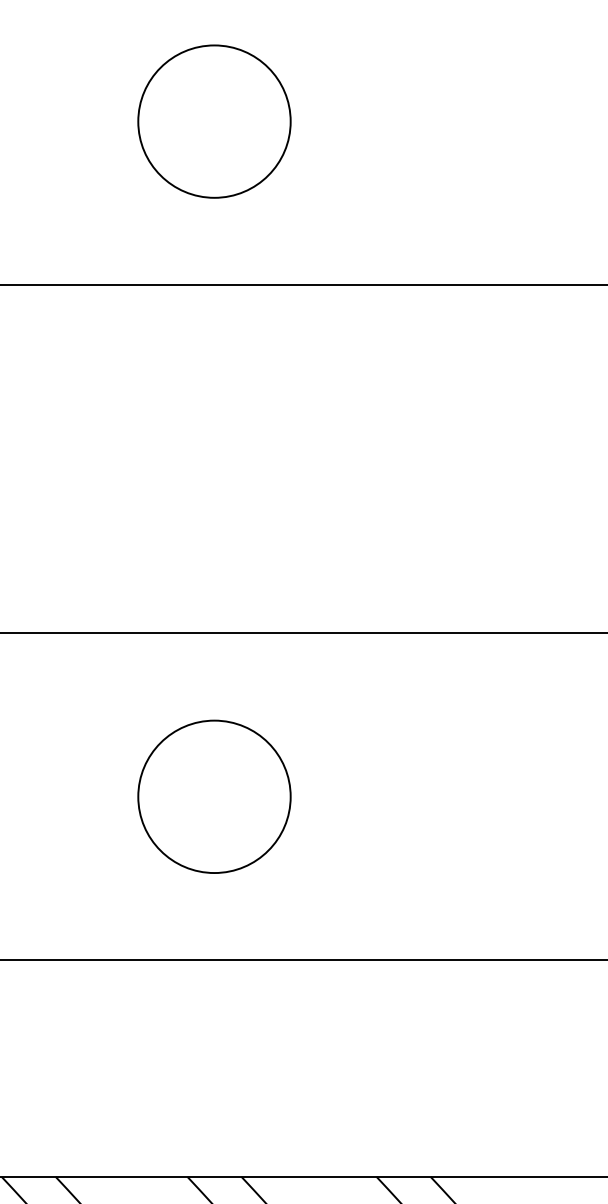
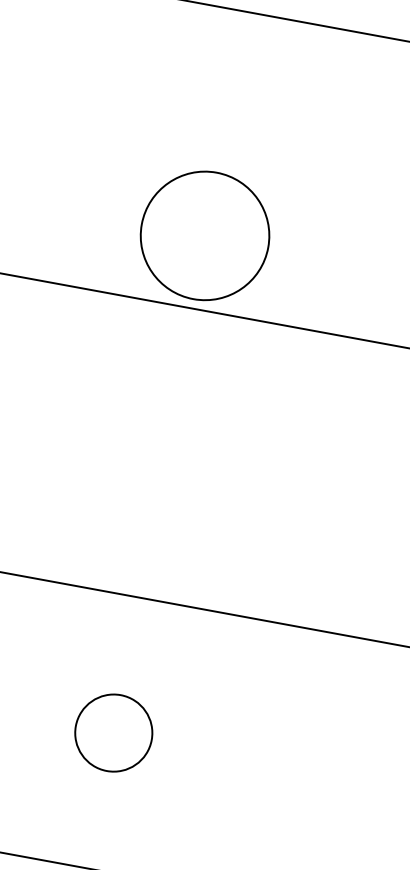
circle: (214, 121) -> (205, 235), moved
circle: (214, 796) -> (113, 732), size x0.6

